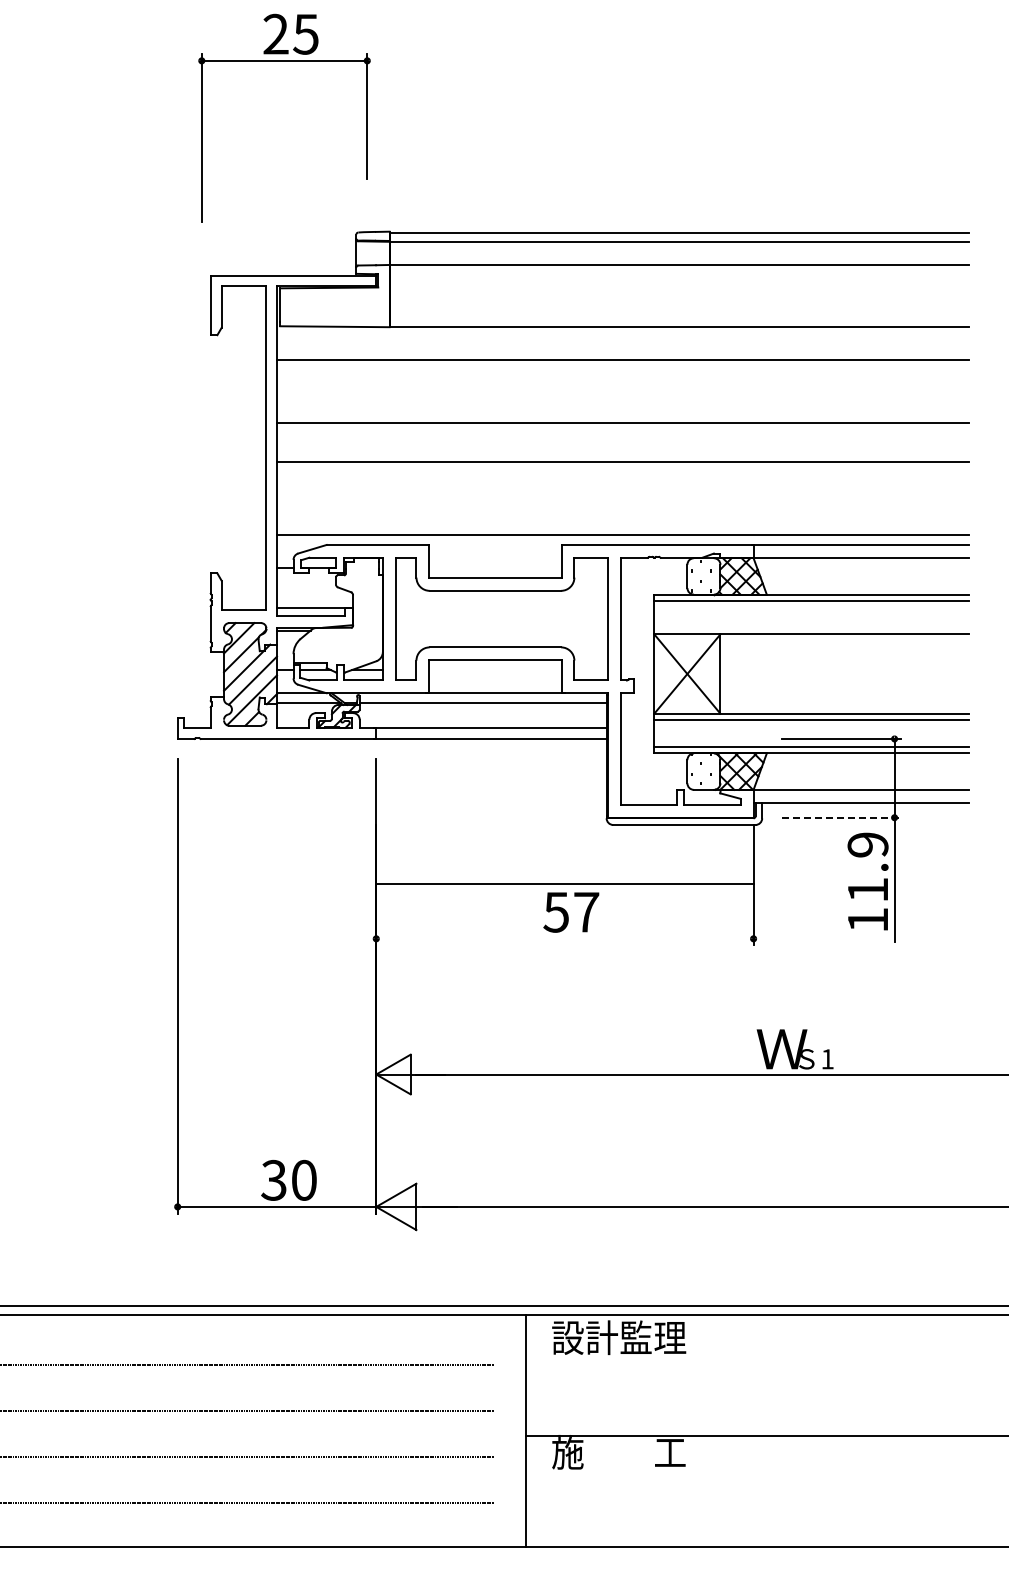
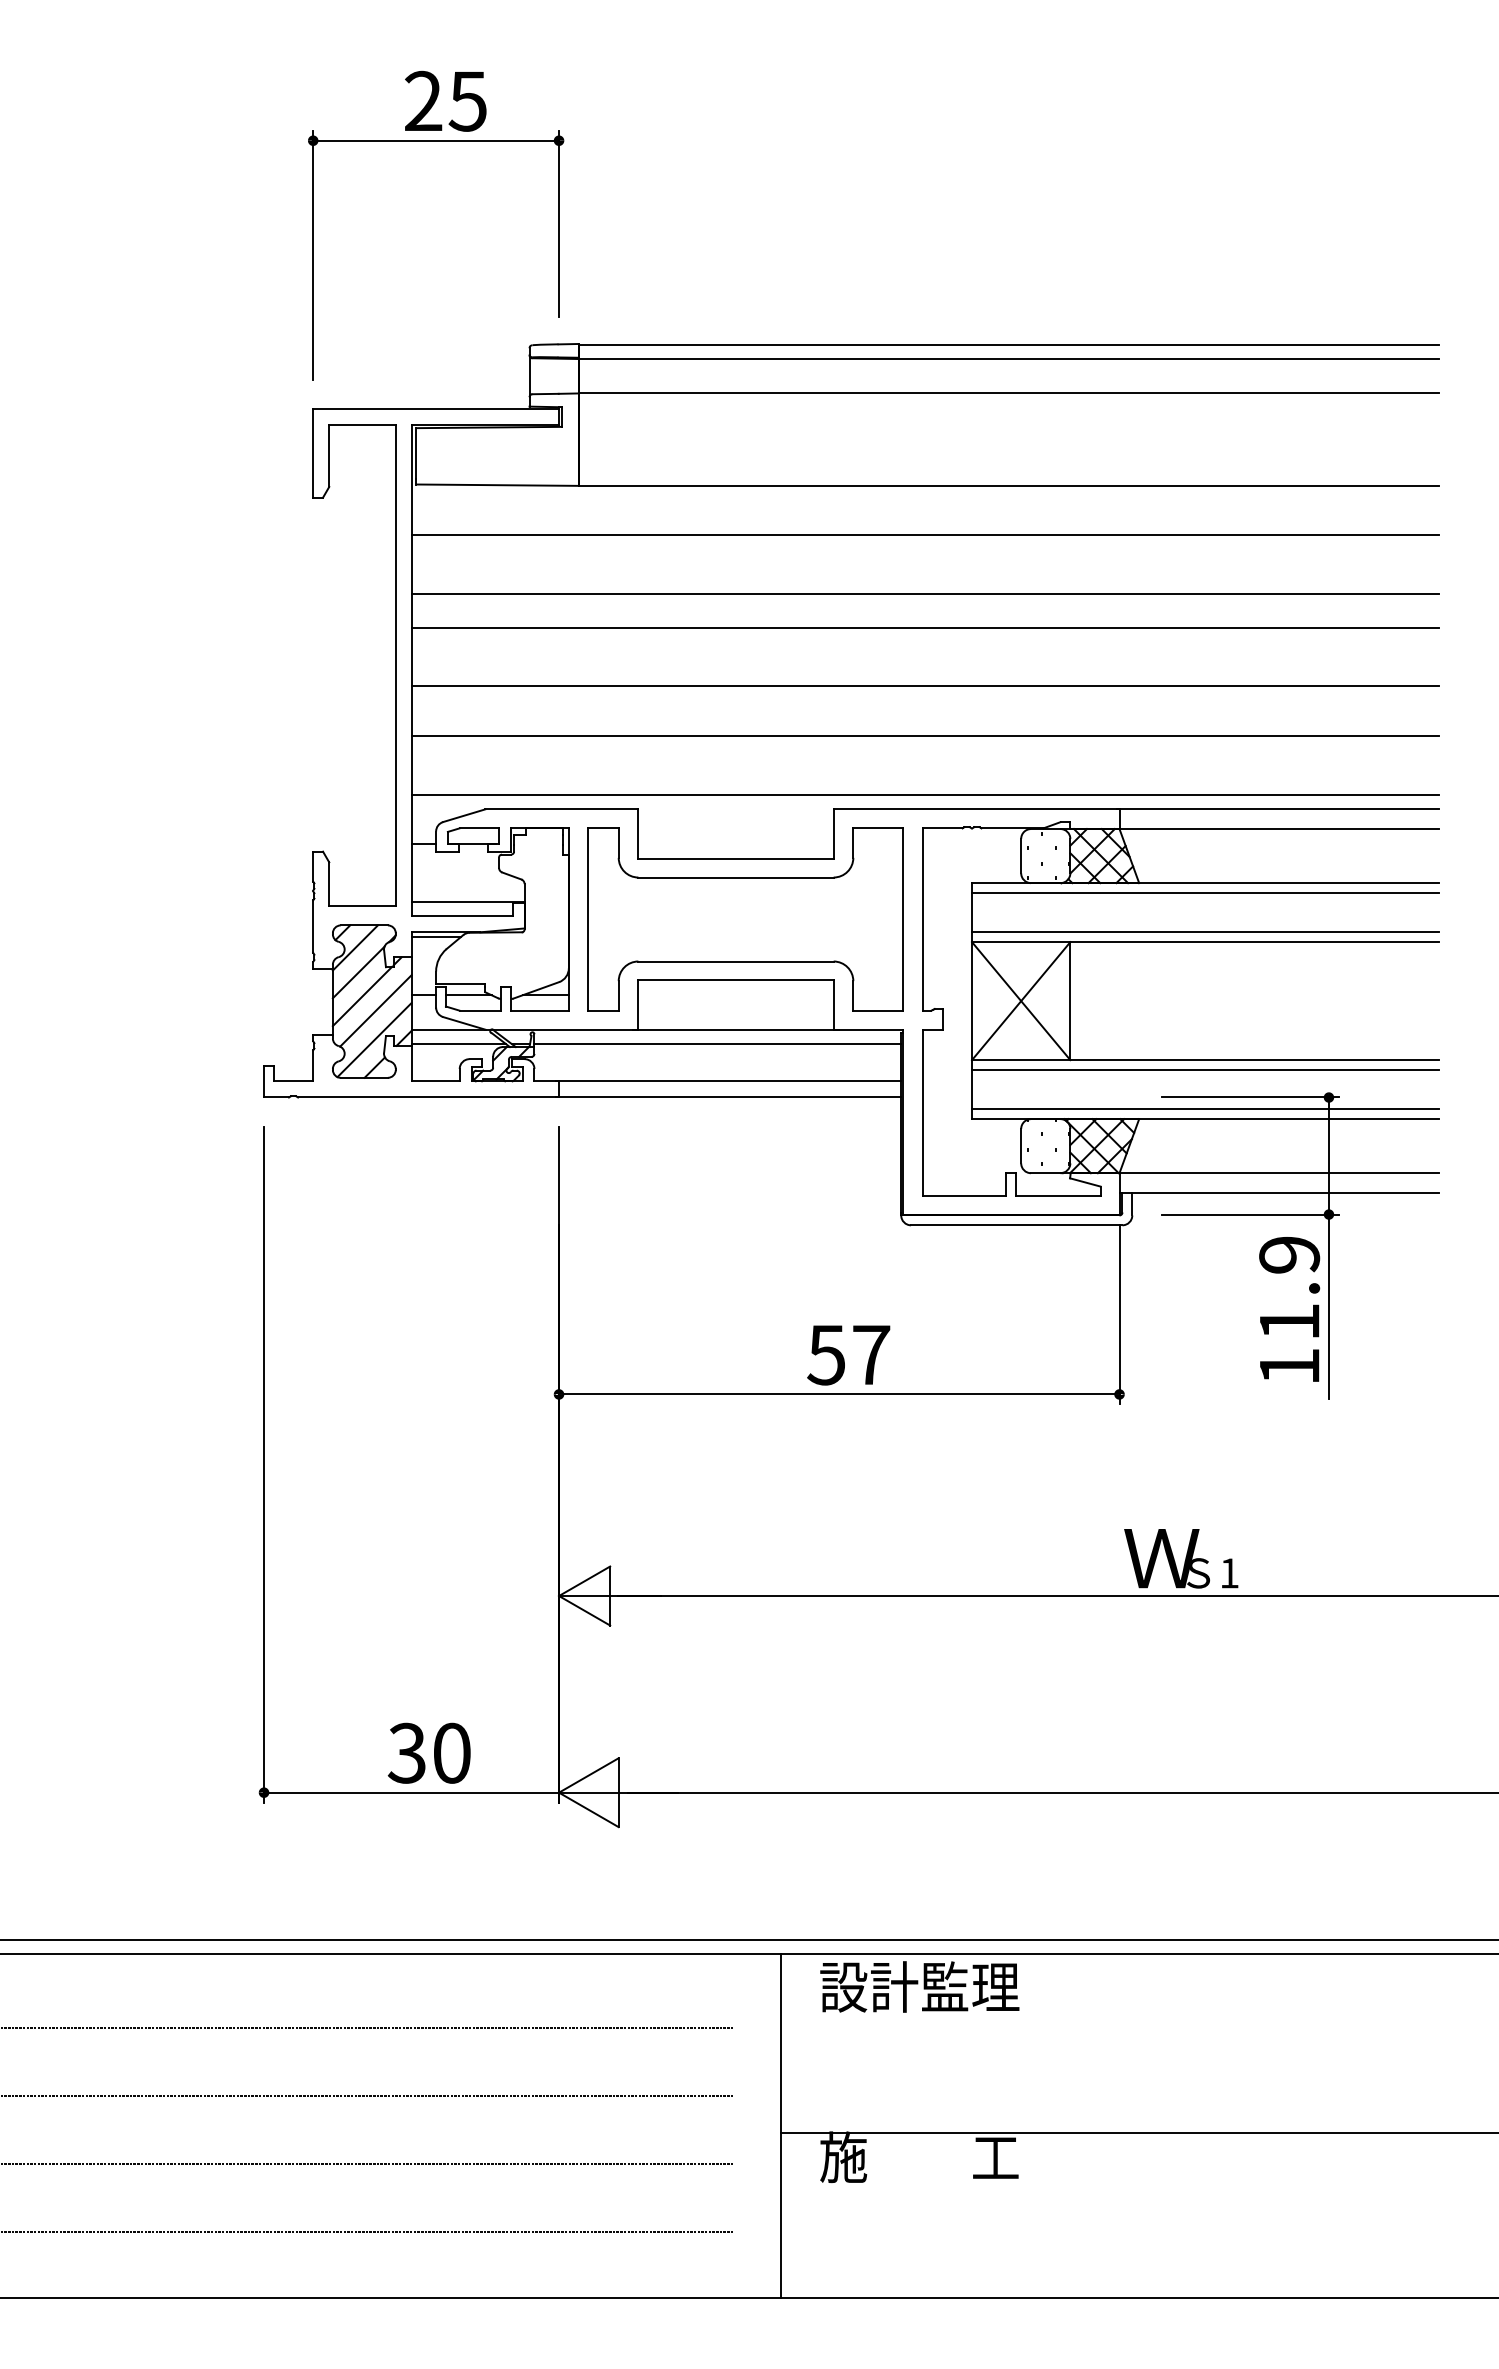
part: (284, 61) -> (436, 141), moved
line: (622, 399) -> (924, 593), added
line: (622, 495) -> (924, 735), added
line: (811, 627) -> (1205, 931), added
line: (841, 817) -> (1250, 1214), dashed -> solid
line: (564, 883) -> (838, 1393), moved

